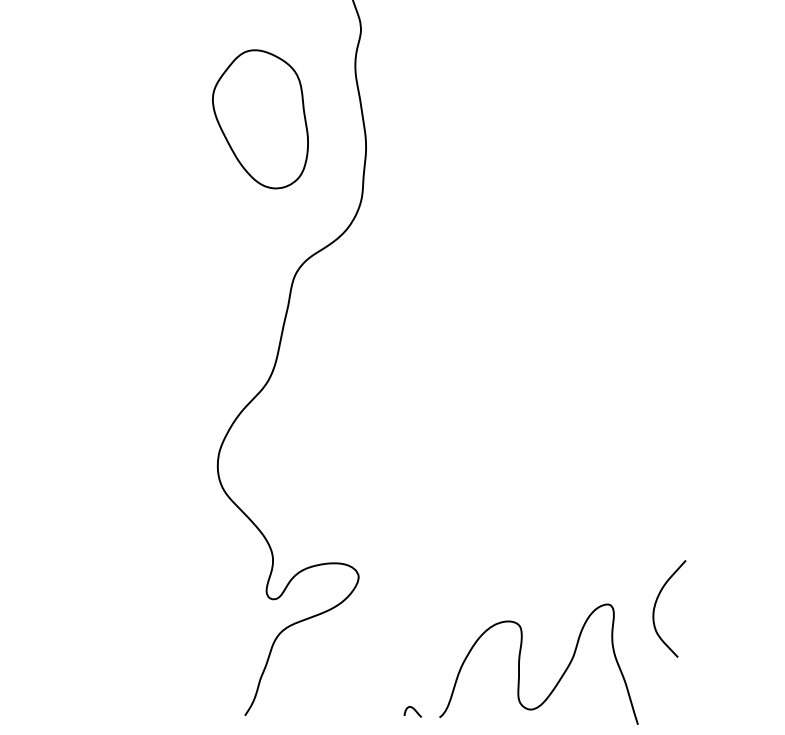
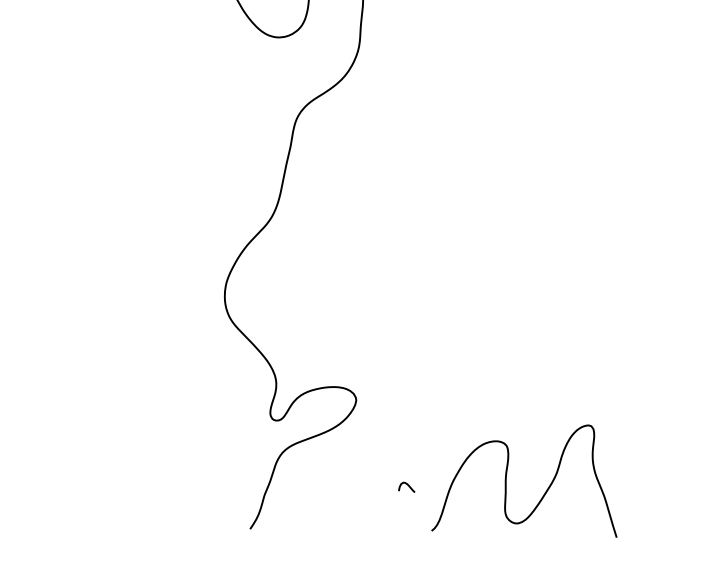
curve: (656, 604) -> (633, 425), removed
curve: (413, 709) -> (407, 485), moved

